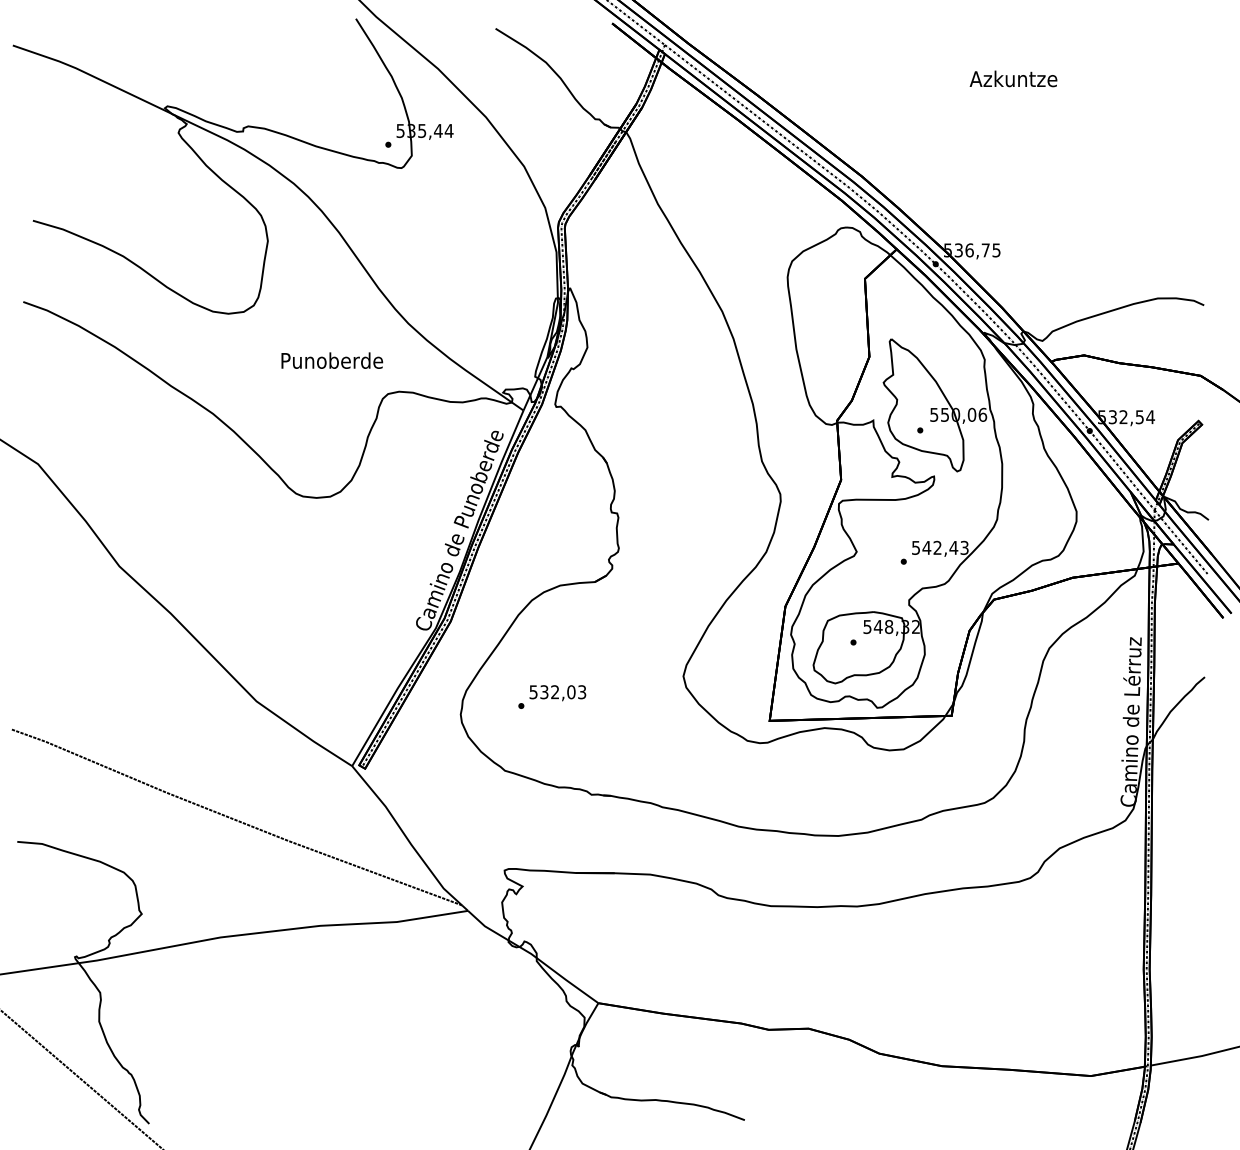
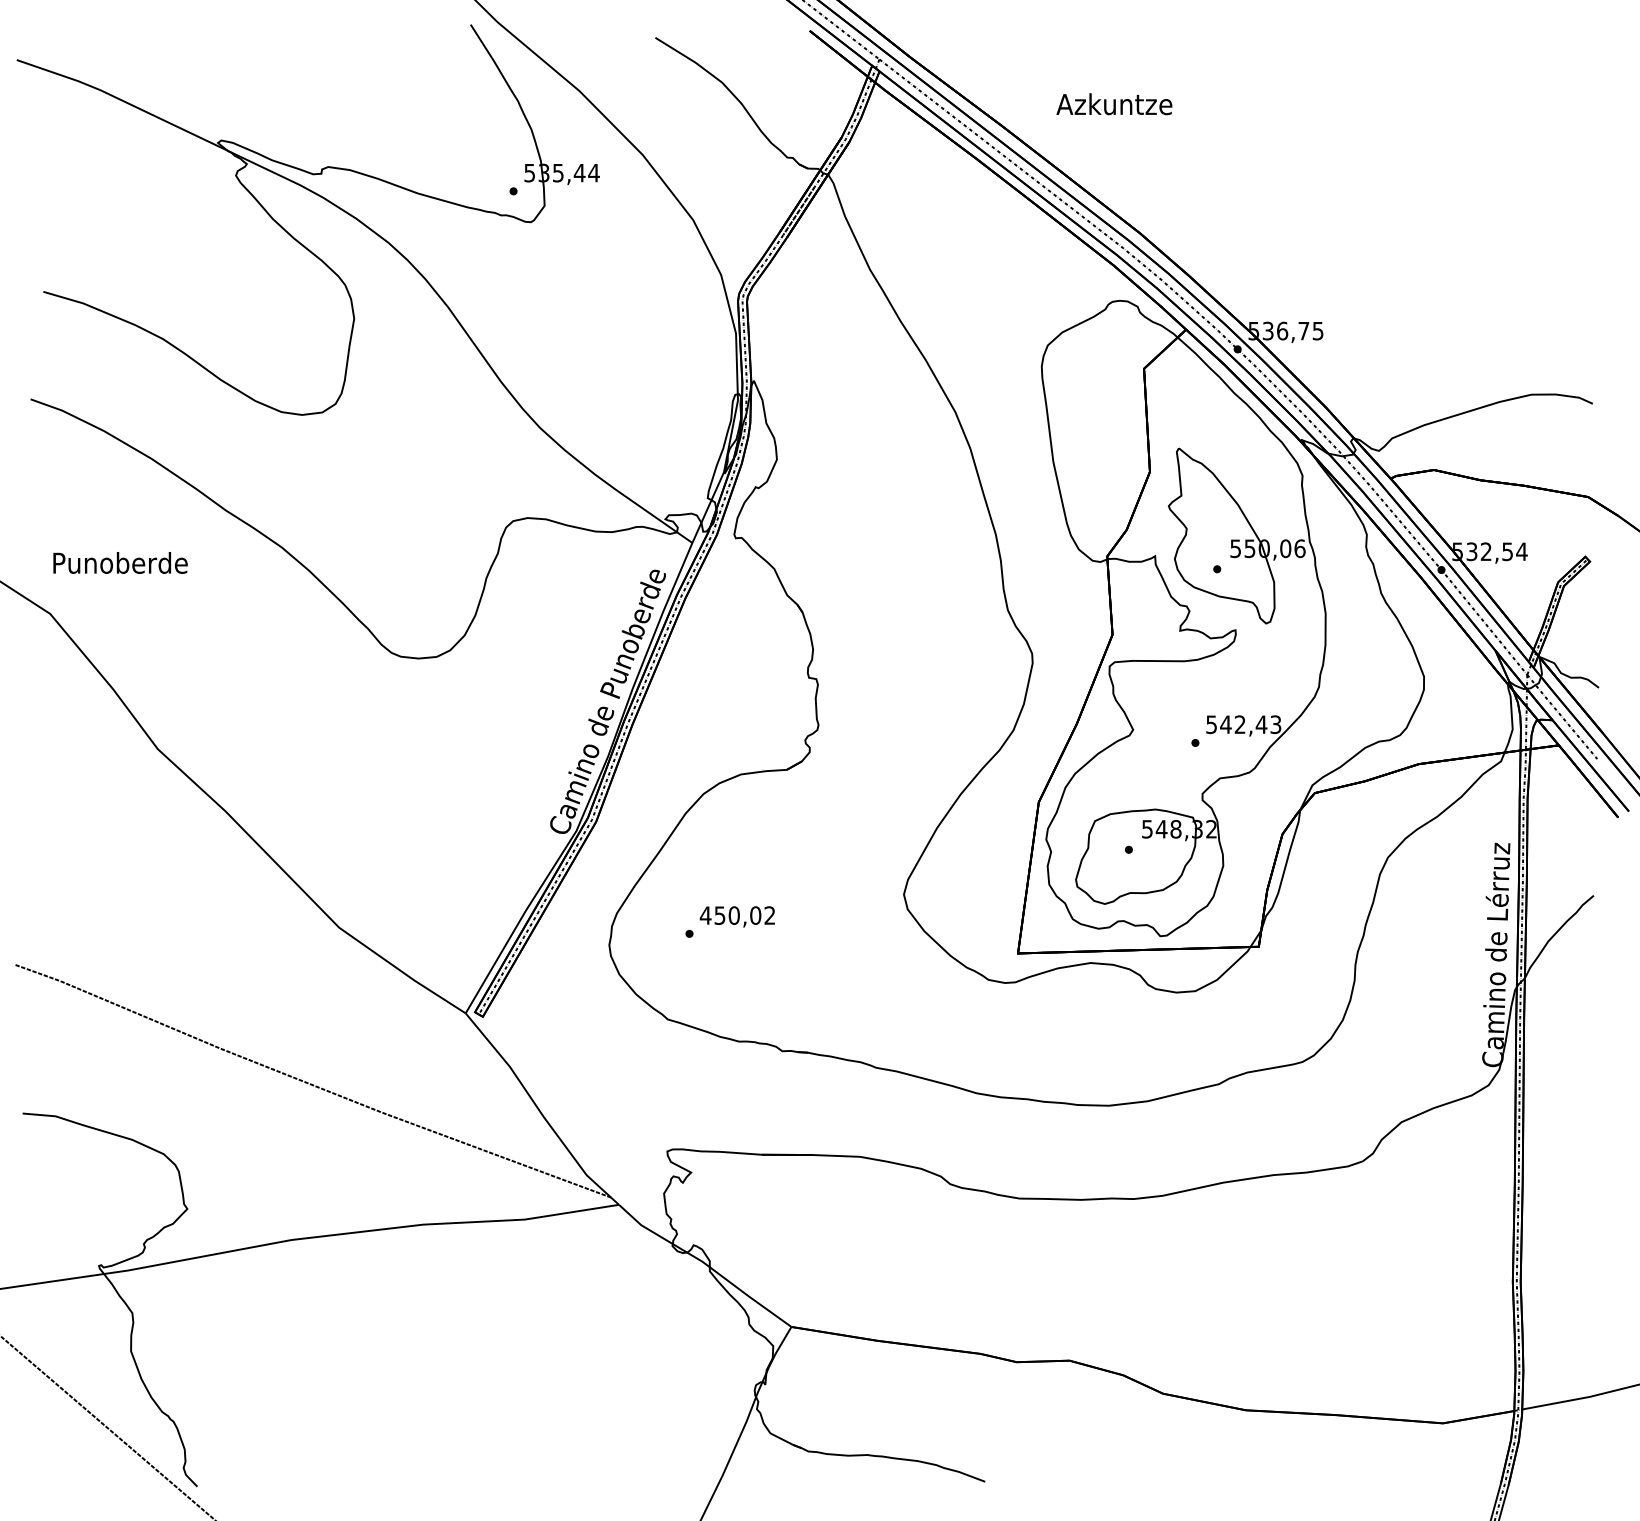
text: (1013, 78) -> (1114, 103), moved
text: (332, 360) -> (120, 562), moved
text: (557, 692) -> (737, 915), 532,03 -> 450,02

